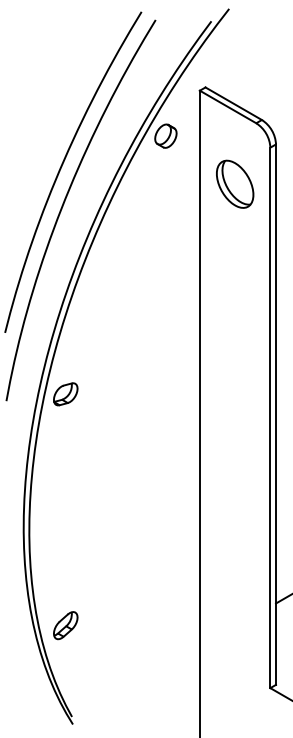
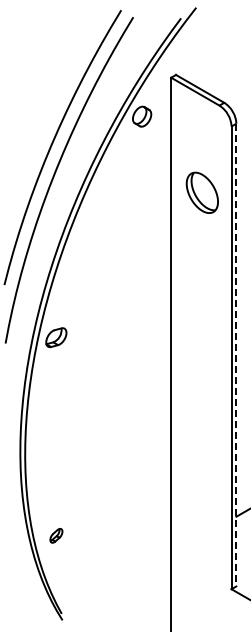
part: (234, 183) -> (201, 192), moved
line: (276, 415) -> (236, 355), solid -> dashed
part: (65, 625) -> (56, 535), size x0.6

